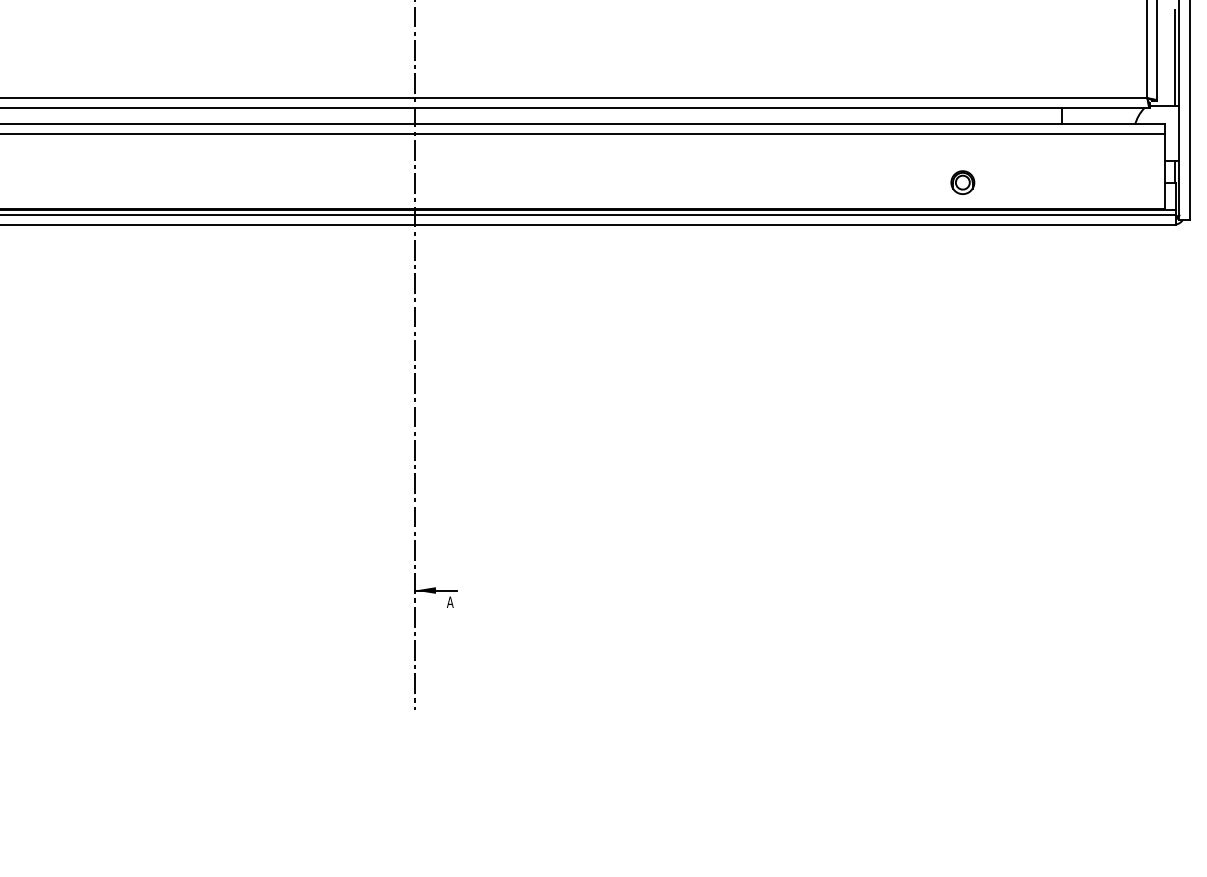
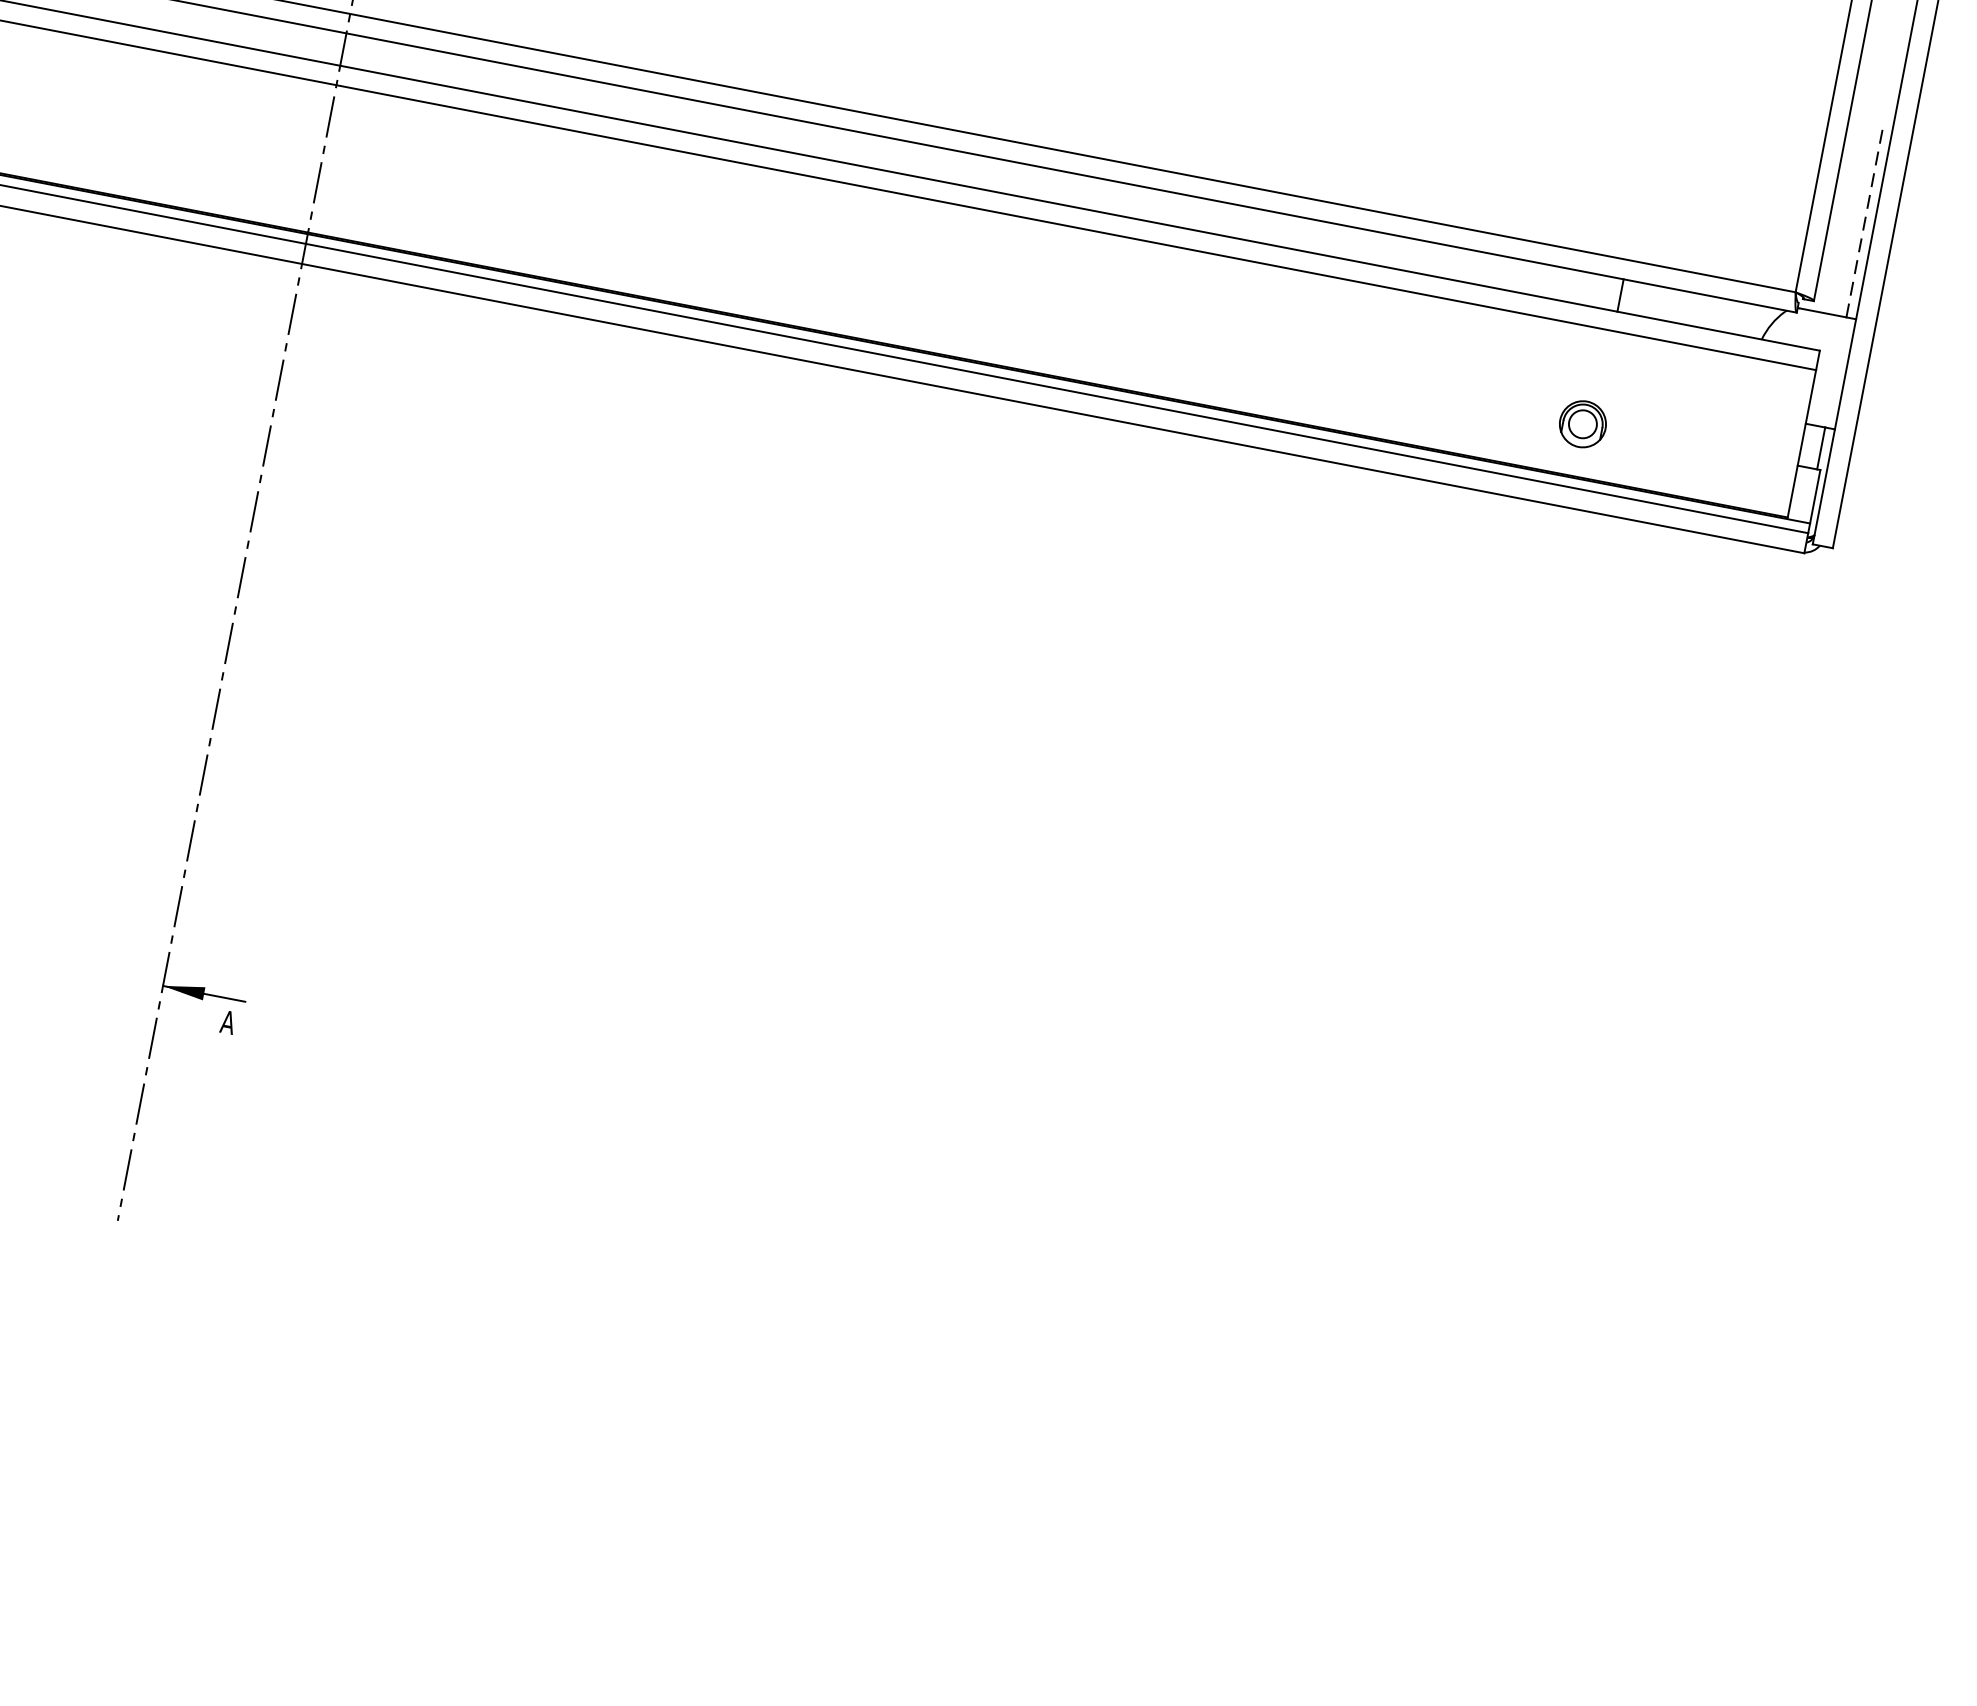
line: (1174, 58) -> (1864, 224), solid -> dashed
part: (962, 182) -> (1582, 423), moved

